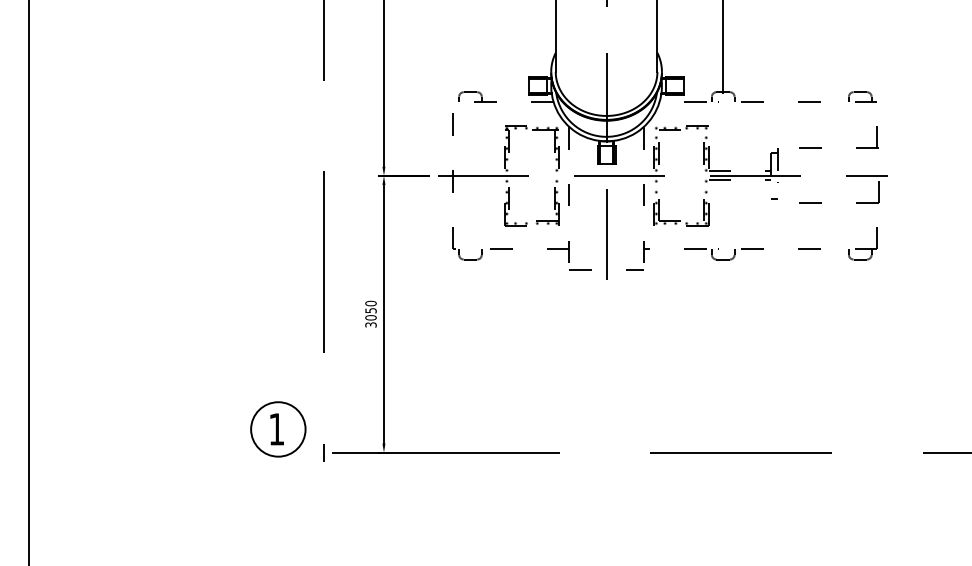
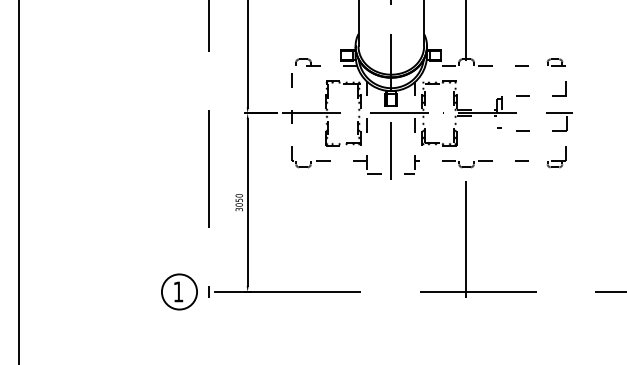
line: (723, 358) -> (466, 231), added
part: (278, 428) -> (179, 291), moved

